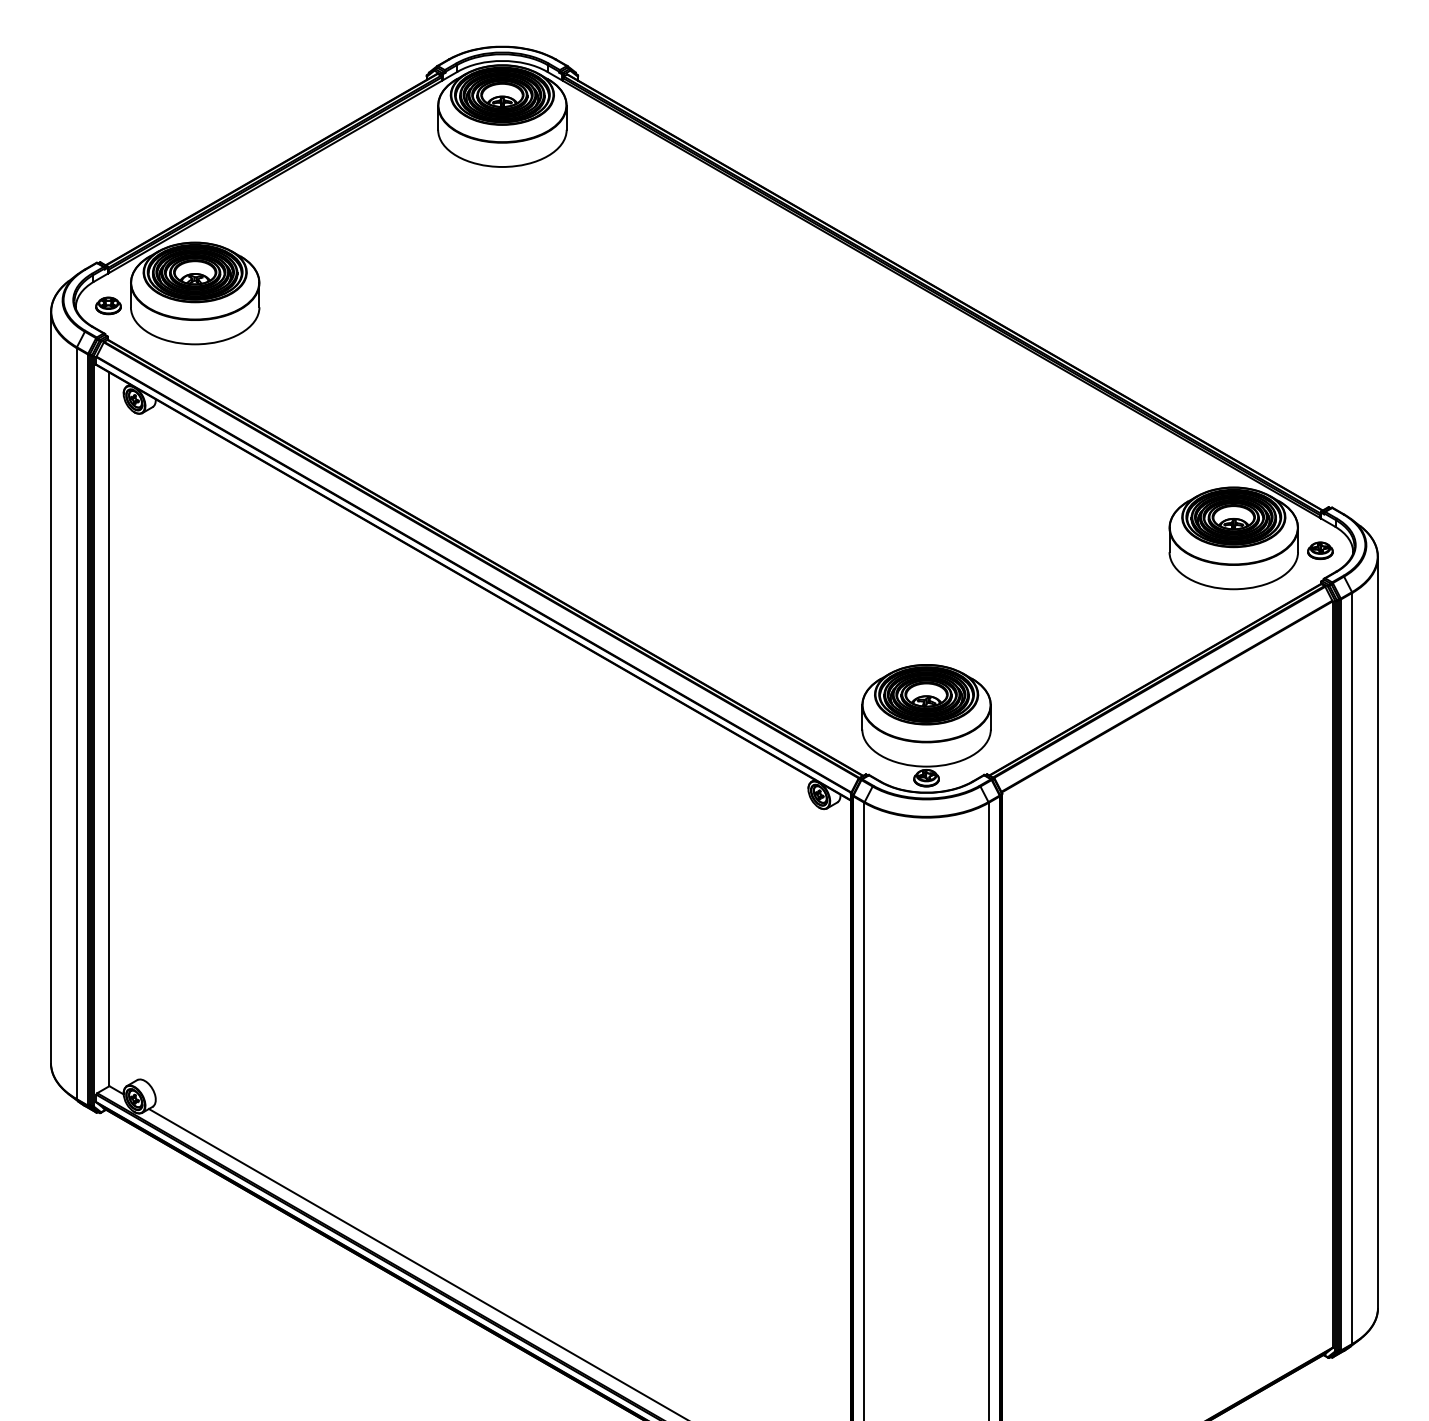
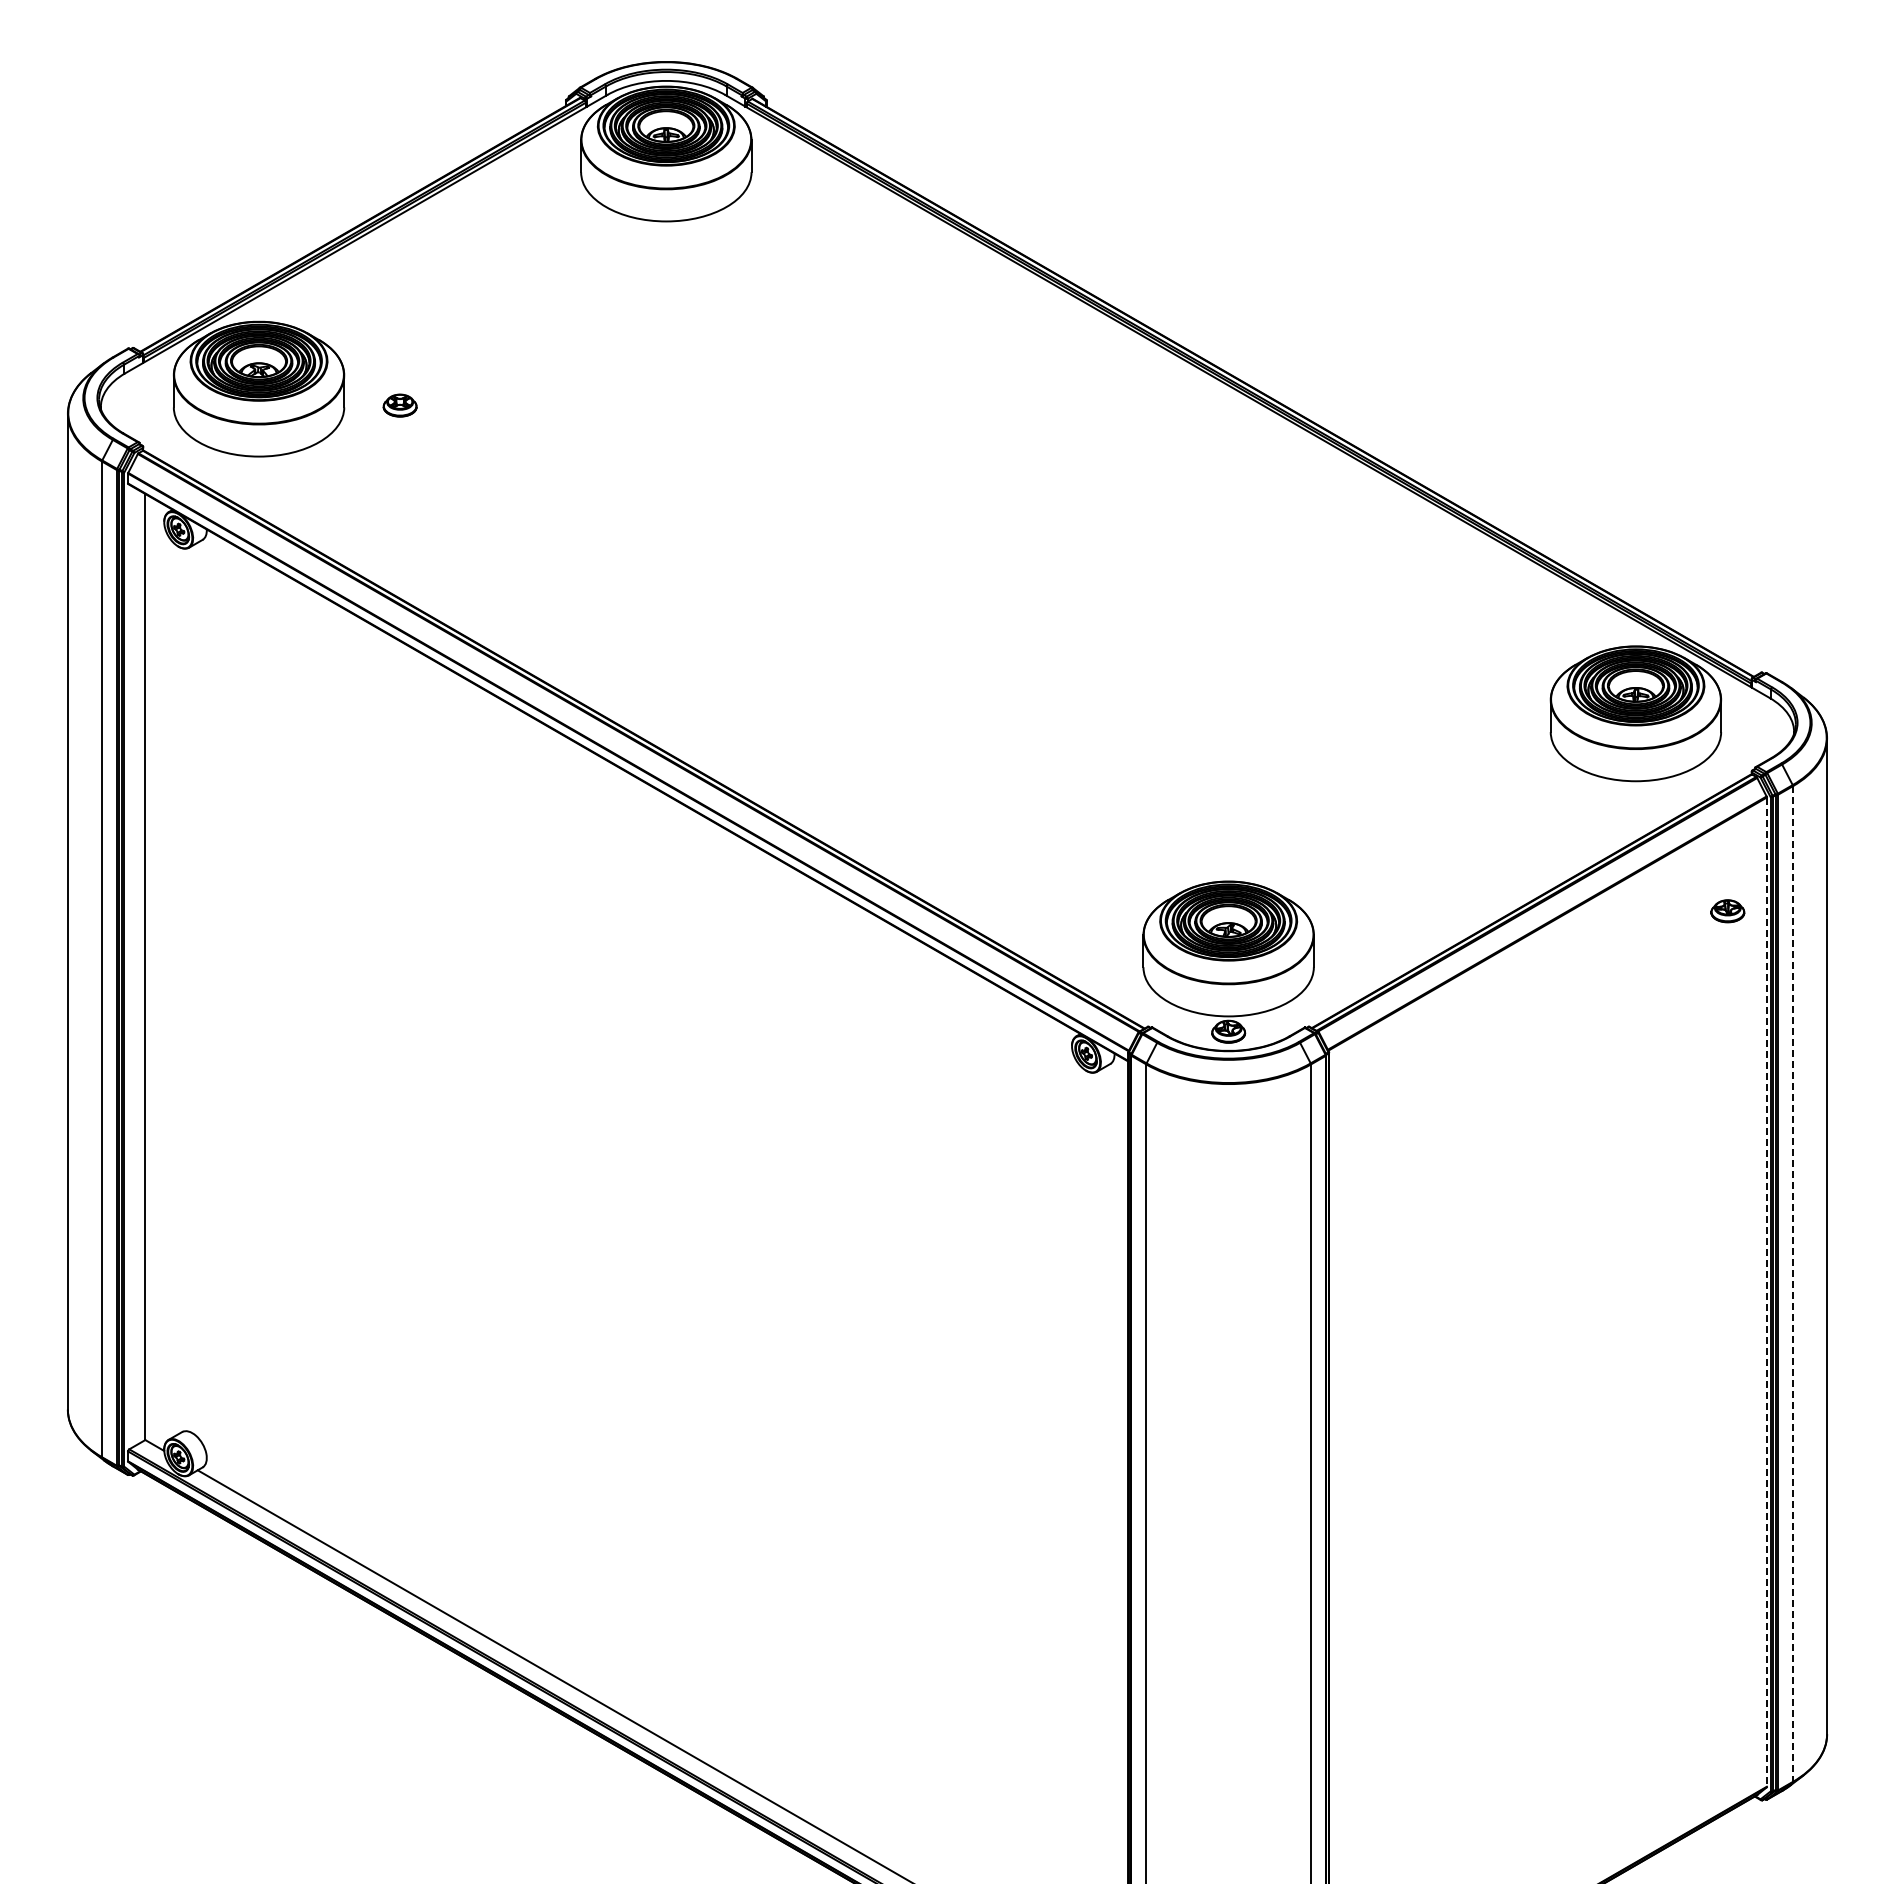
part: (108, 305) -> (399, 405), moved
part: (1320, 550) -> (1727, 911), moved
line: (1352, 968) -> (1793, 1284), solid -> dashed
line: (1332, 974) -> (1766, 1292), solid -> dashed

